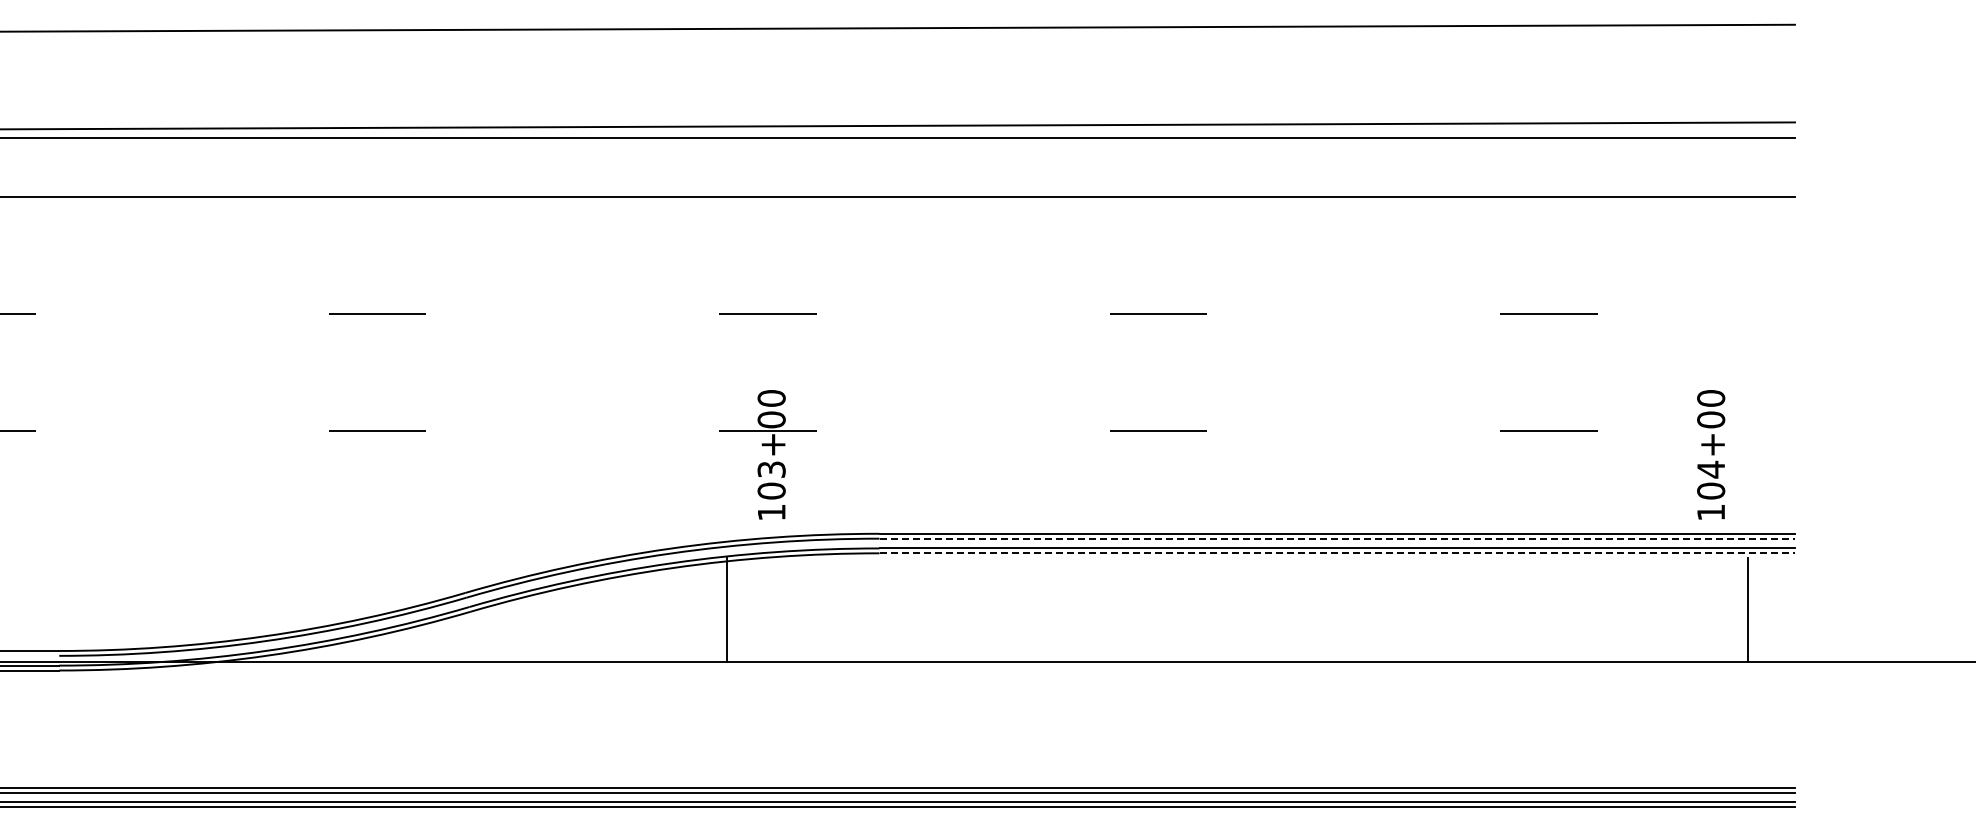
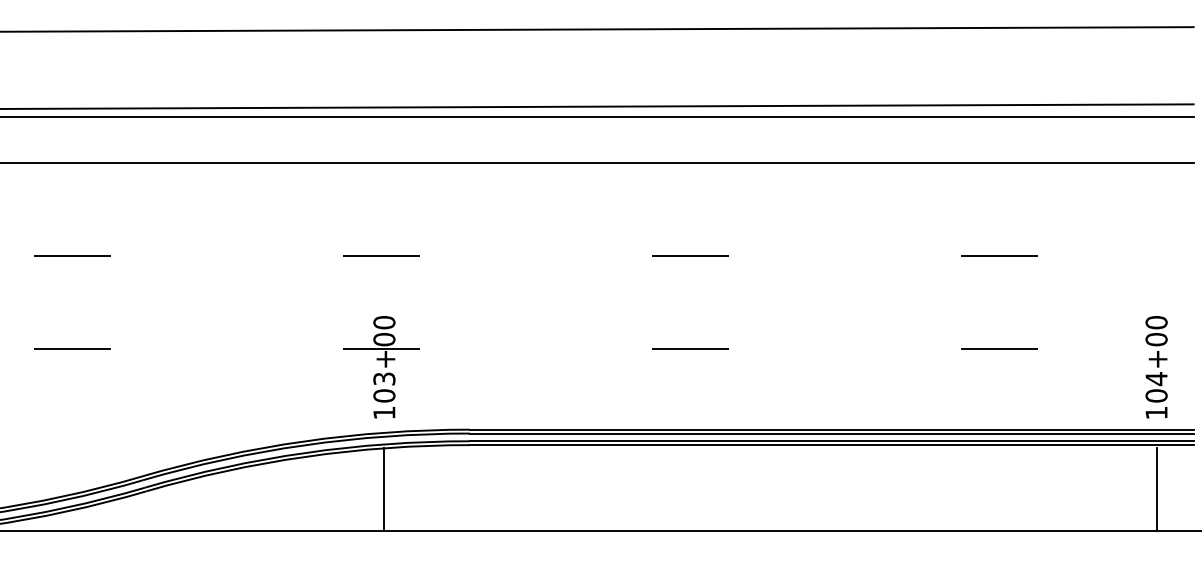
text: (1711, 454) -> (1156, 366), moved
line: (1337, 538) -> (831, 433), dashed -> solid
line: (1337, 553) -> (831, 445), dashed -> solid
line: (726, 609) -> (384, 489), moved

